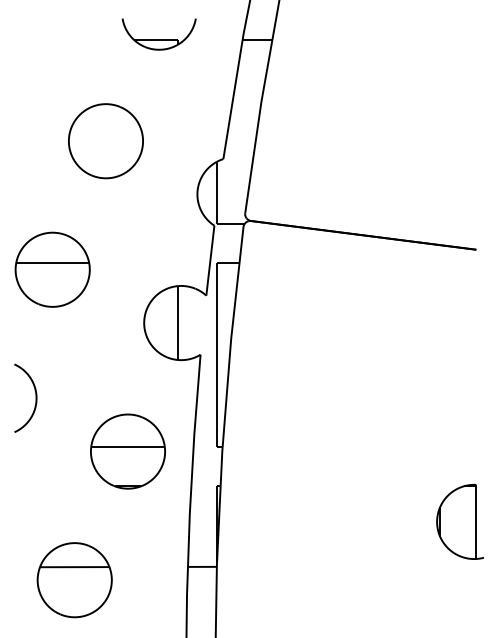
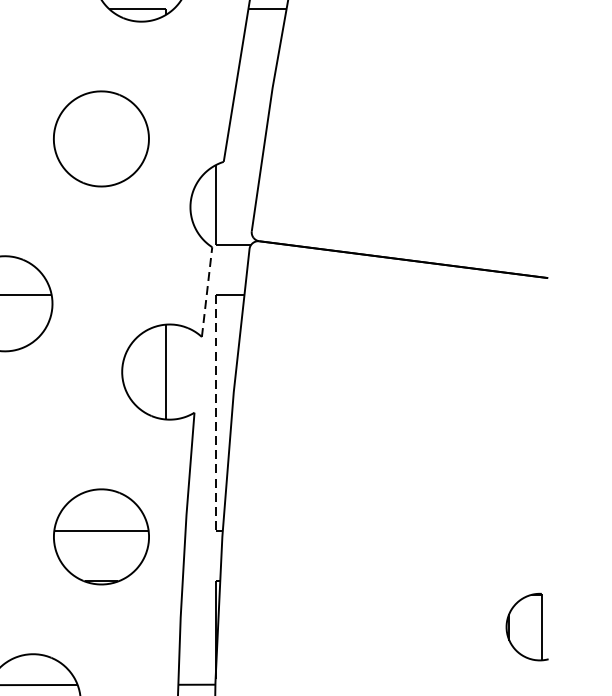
part: (105, 141) -> (100, 139), moved
line: (210, 260) -> (207, 291), solid -> dashed
line: (217, 355) -> (216, 413), solid -> dashed
part: (459, 521) -> (526, 626), size x0.7

